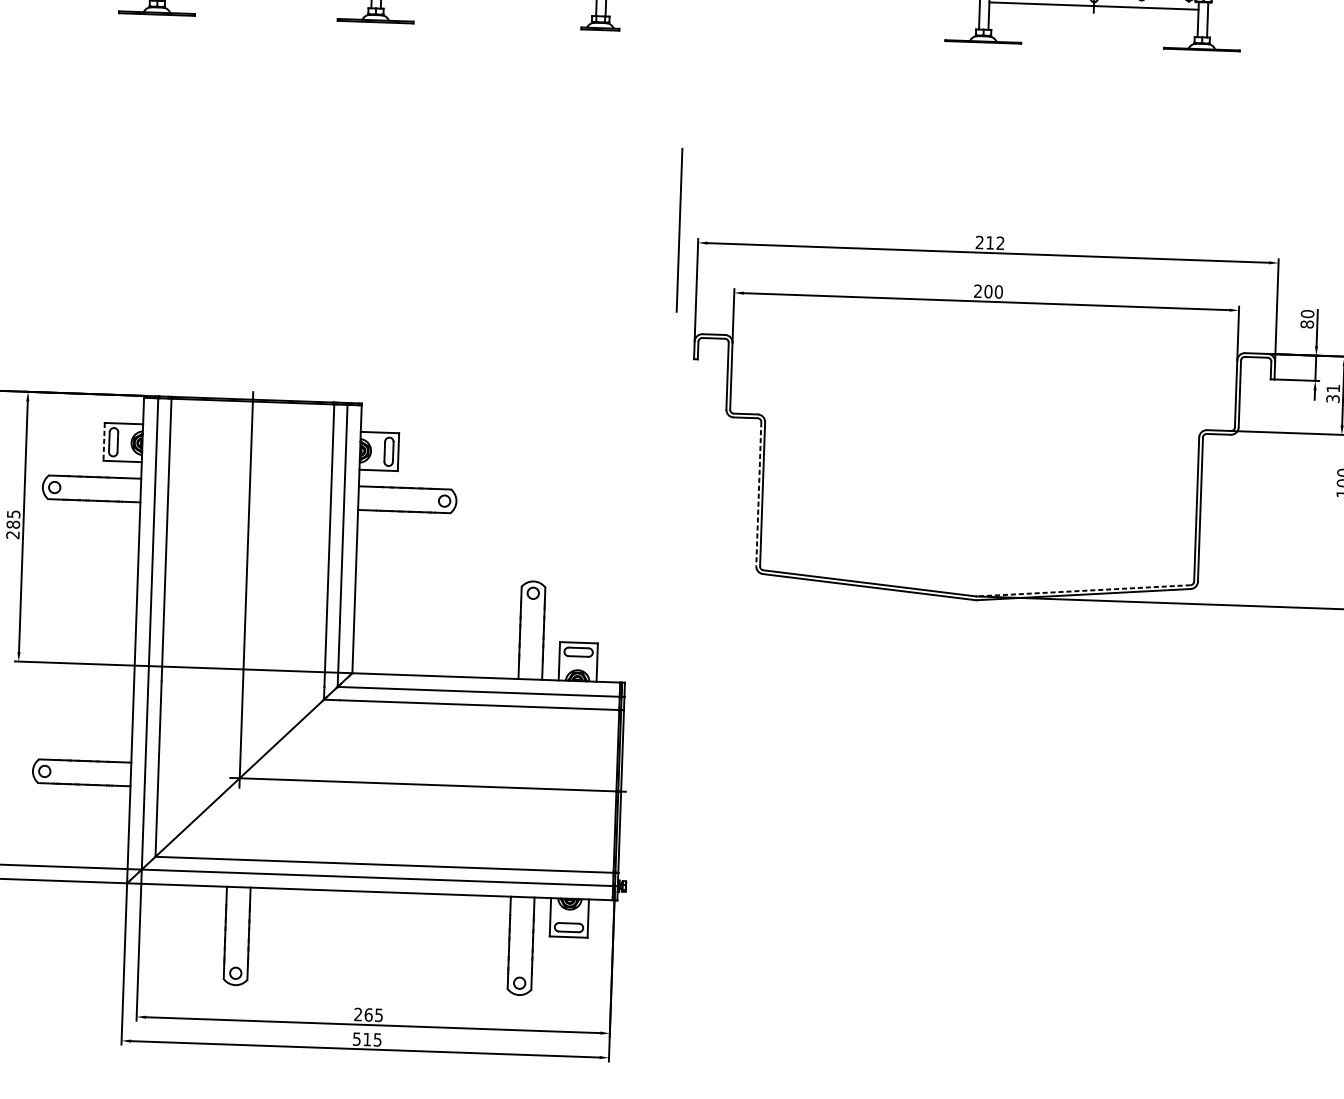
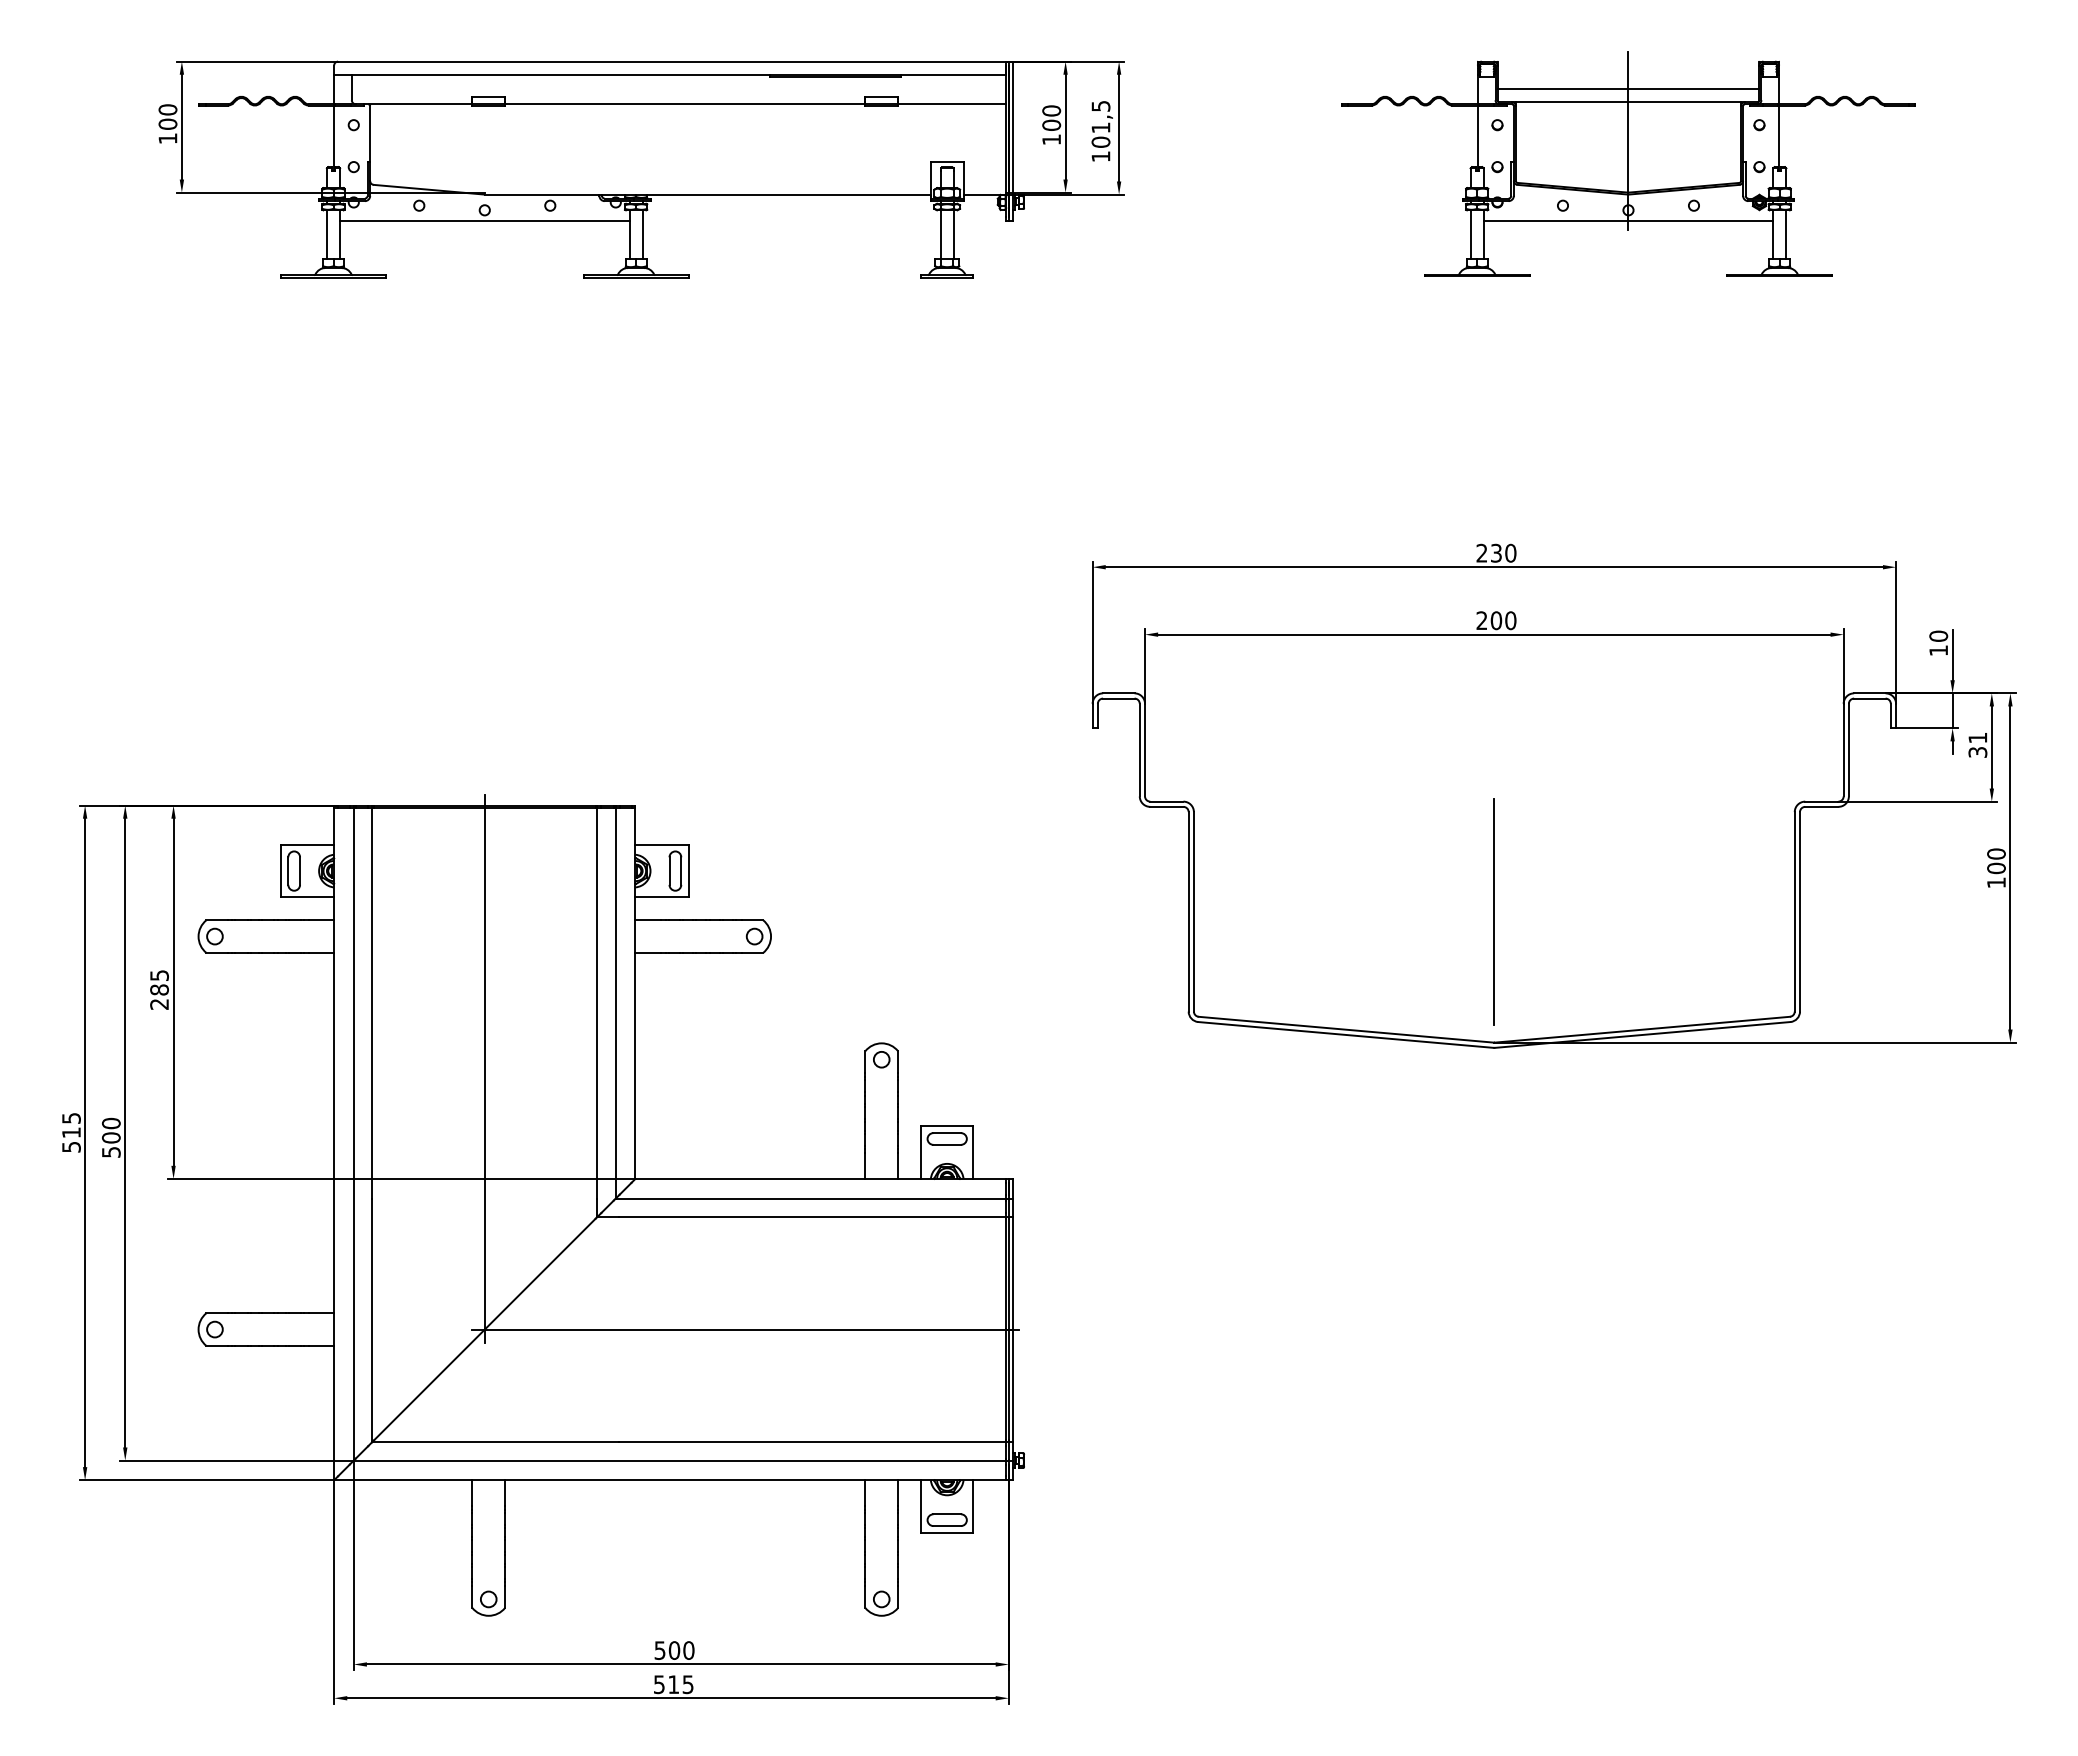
line: (678, 230) -> (1493, 911), moved
text: (995, 242) -> (1503, 552), 212 -> 230
text: (1307, 324) -> (1938, 650), 80 -> 10
line: (104, 442) -> (281, 871), dashed -> solid
line: (758, 493) -> (1188, 911), dashed -> solid
line: (1082, 590) -> (1641, 1029), dashed -> solid
text: (368, 1014) -> (674, 1650), 265 -> 500

